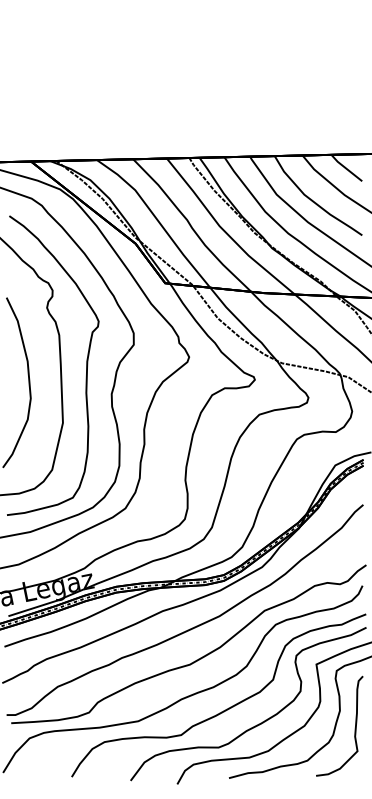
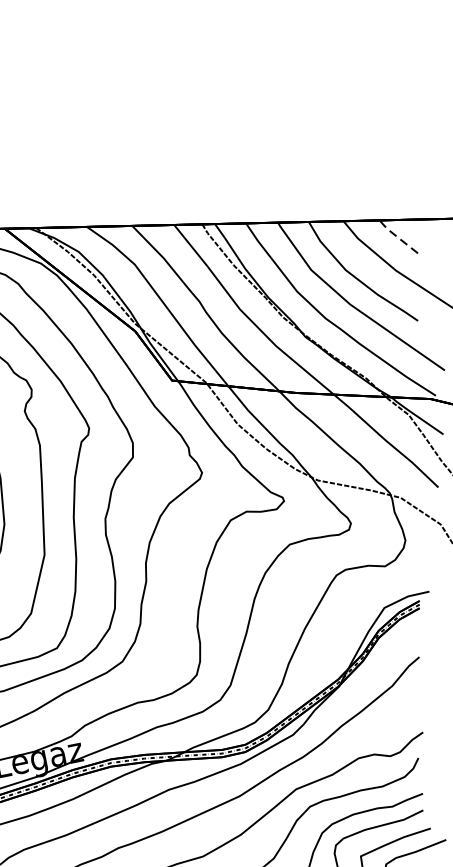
line: (345, 167) -> (397, 236), solid -> dashed

